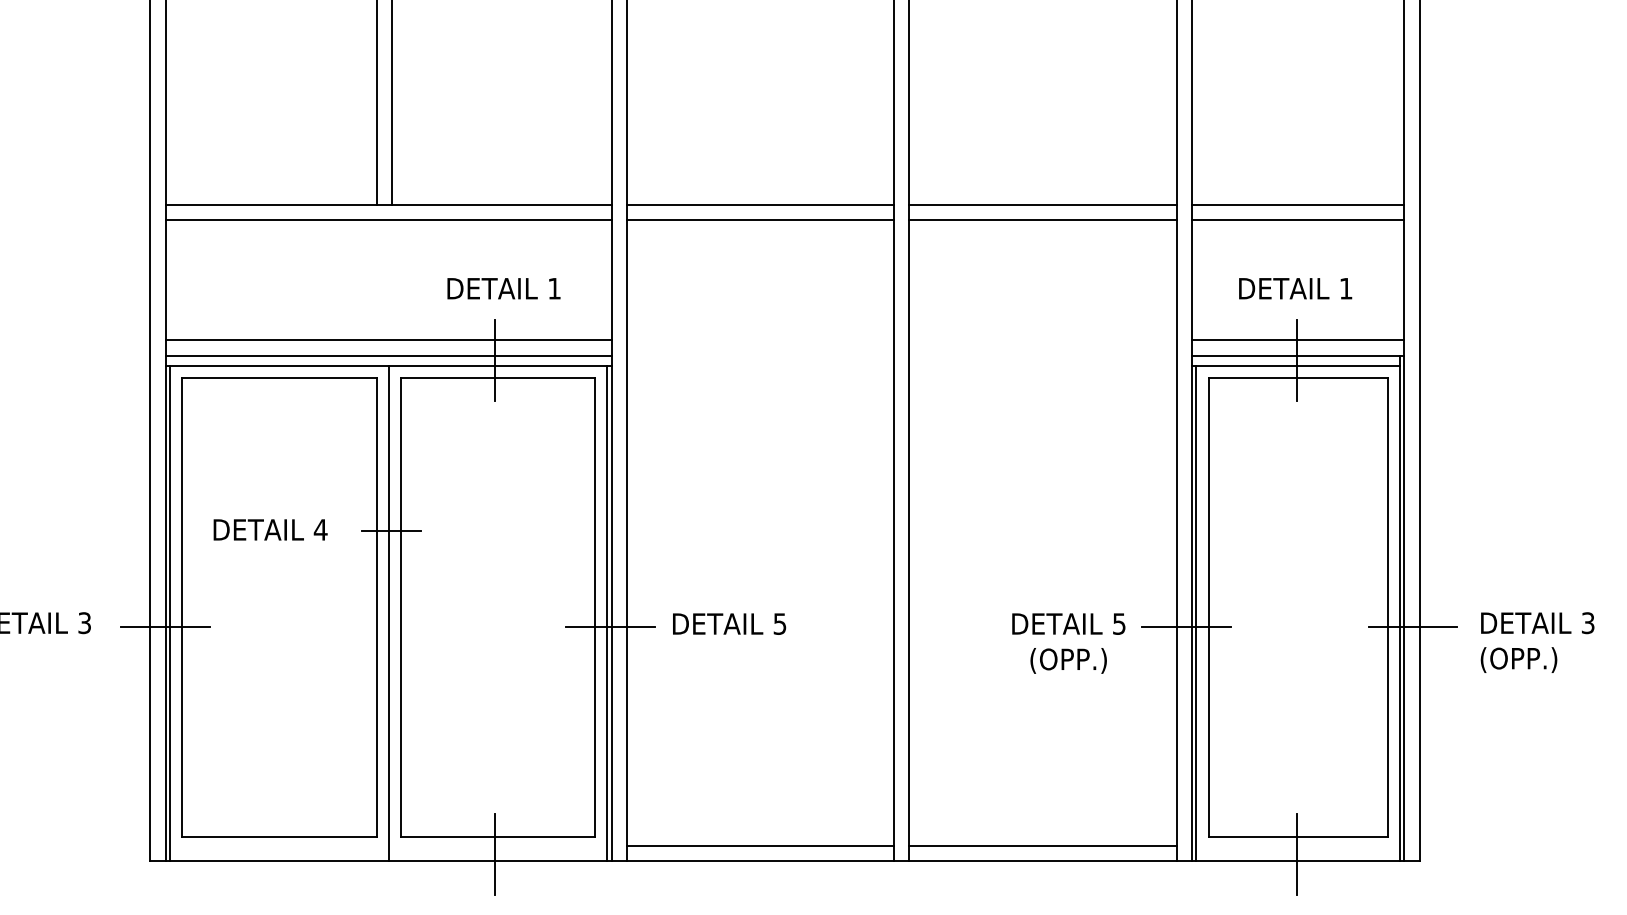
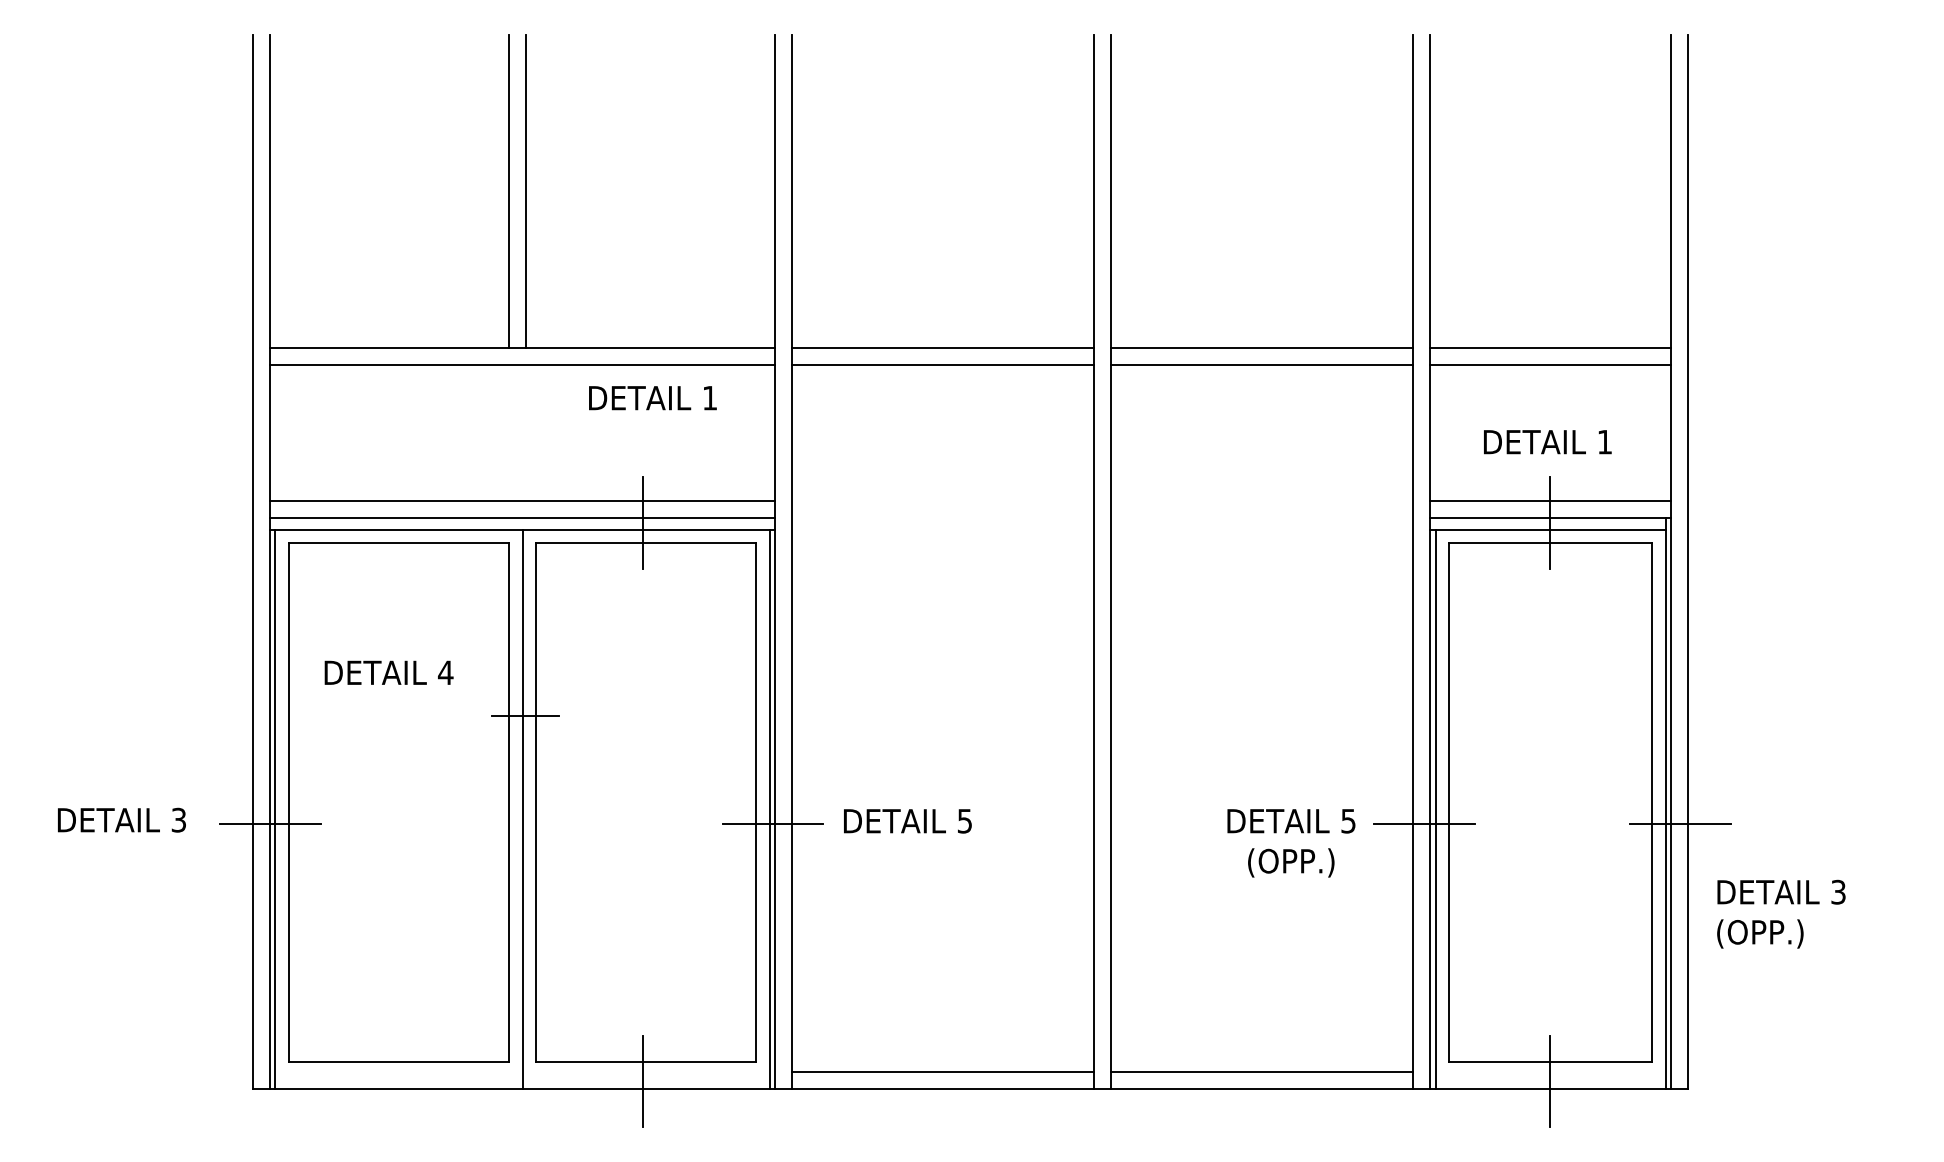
text: (503, 289) -> (652, 398), moved
text: (270, 529) -> (388, 672), moved
text: (1537, 641) -> (1781, 913), moved

